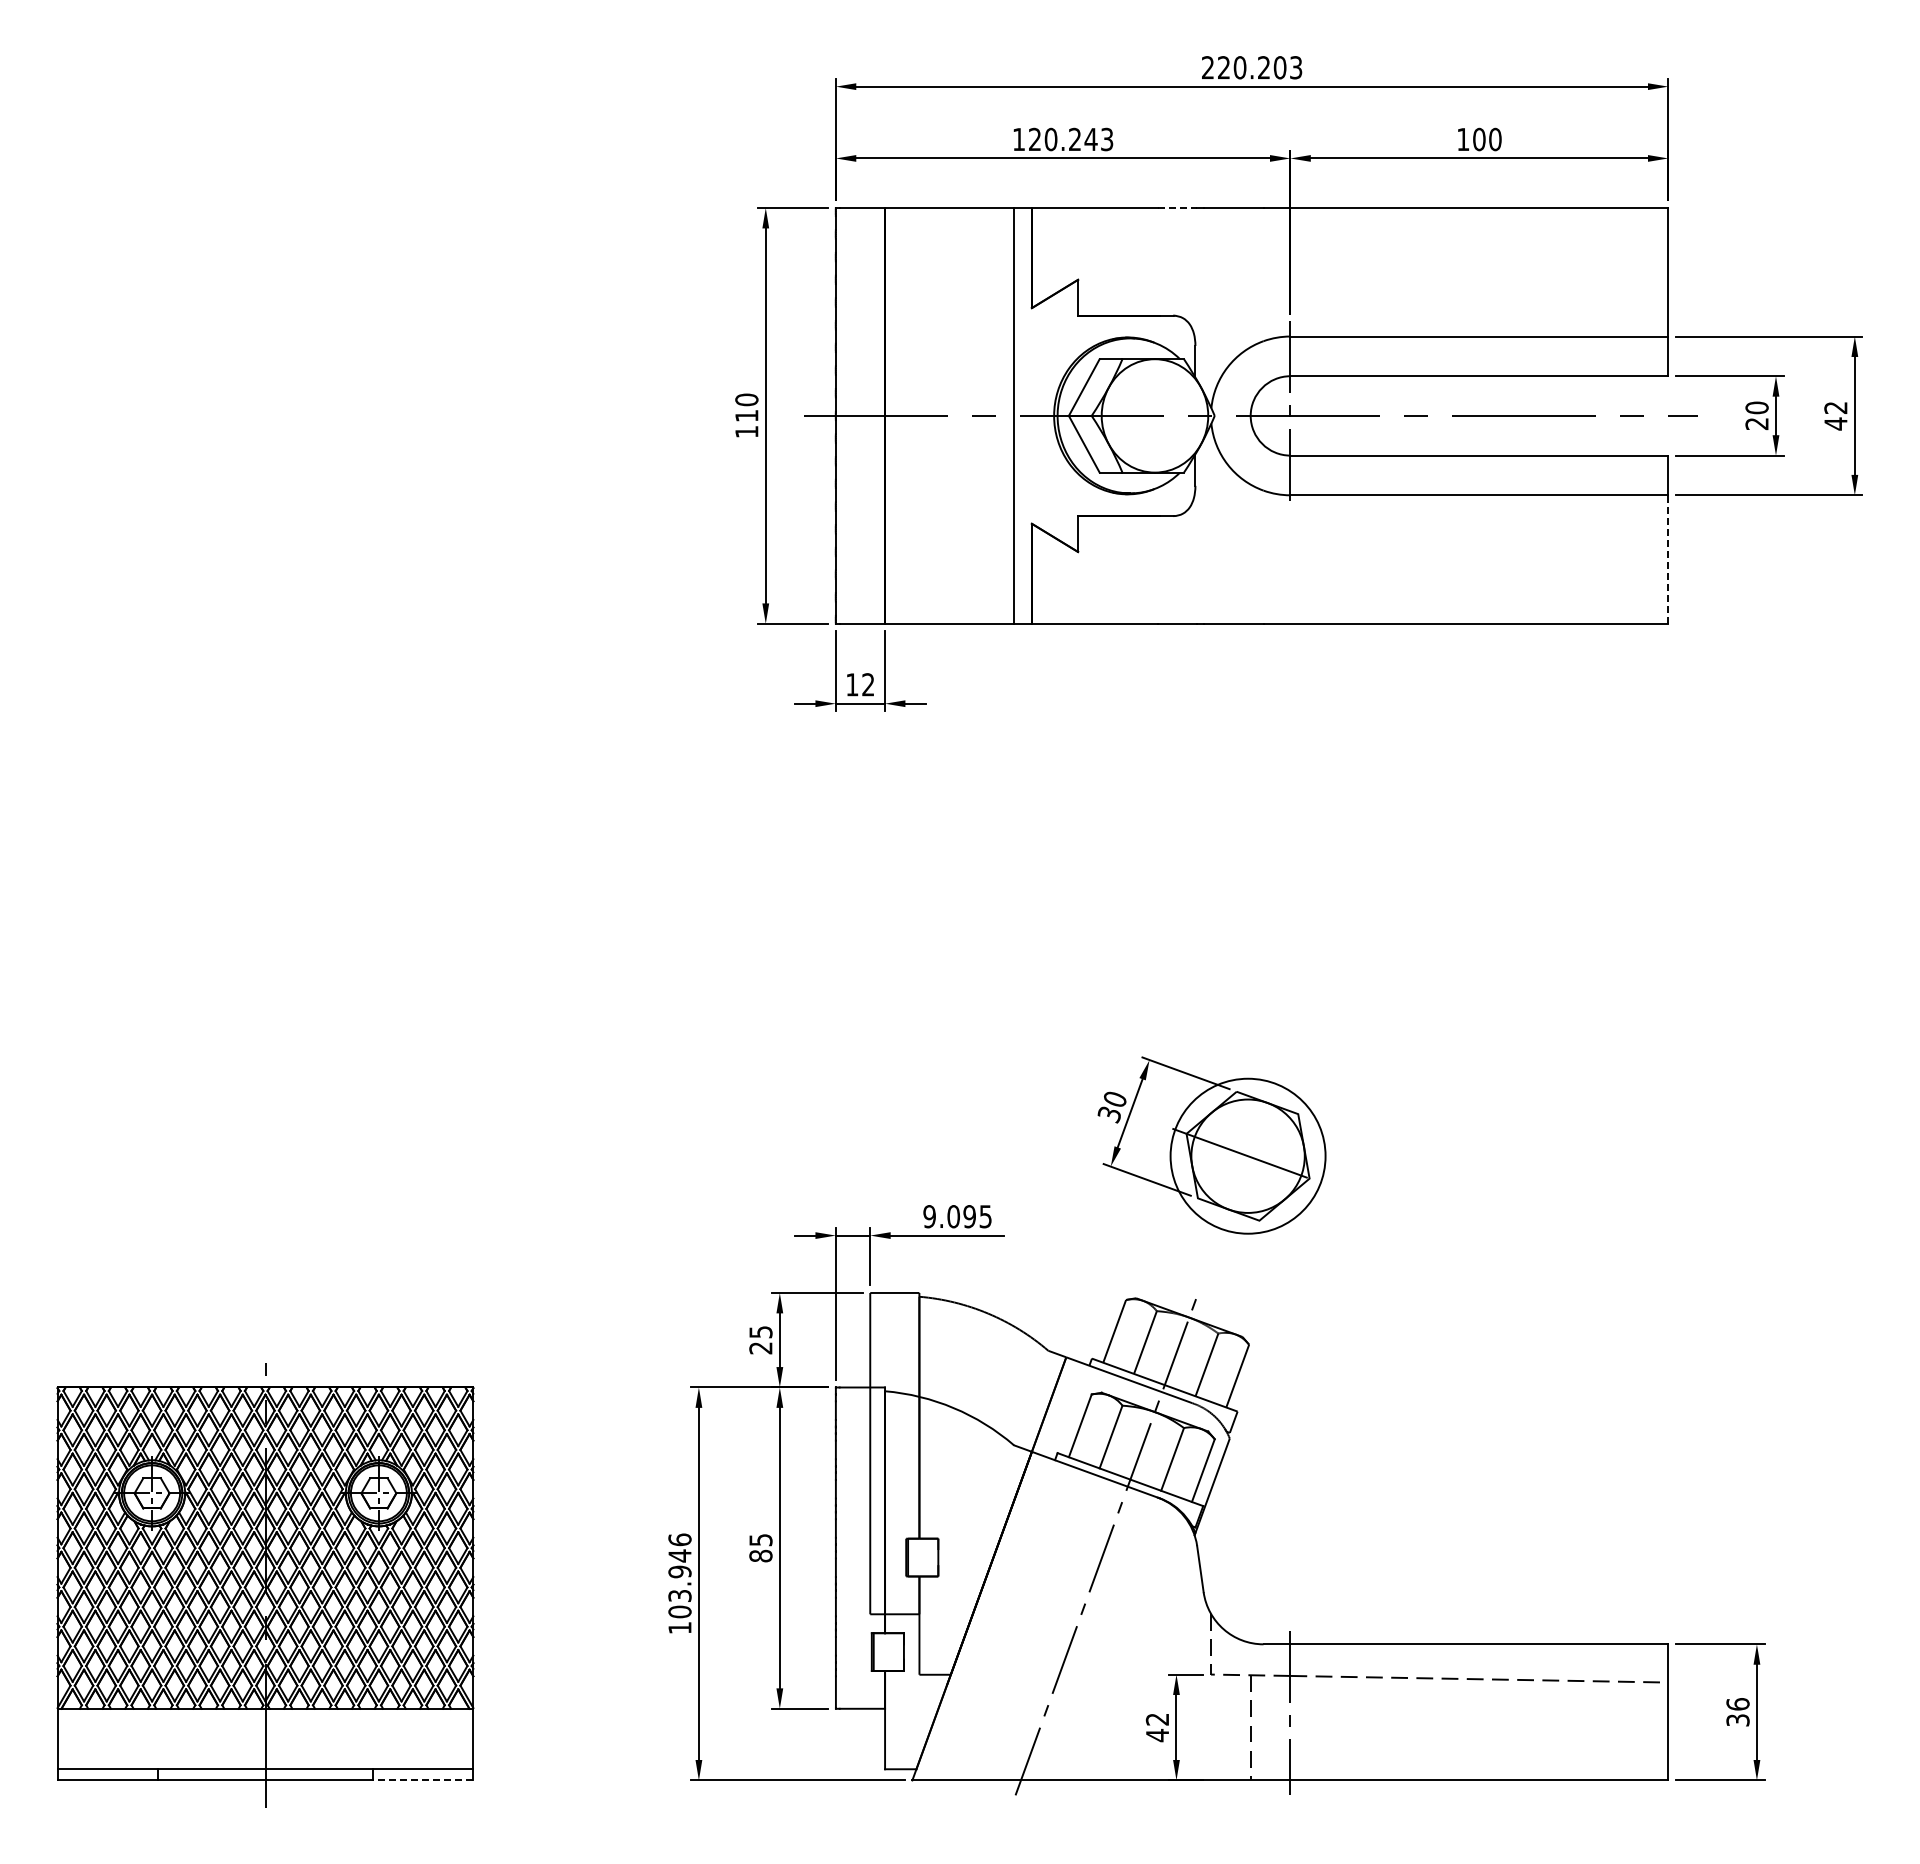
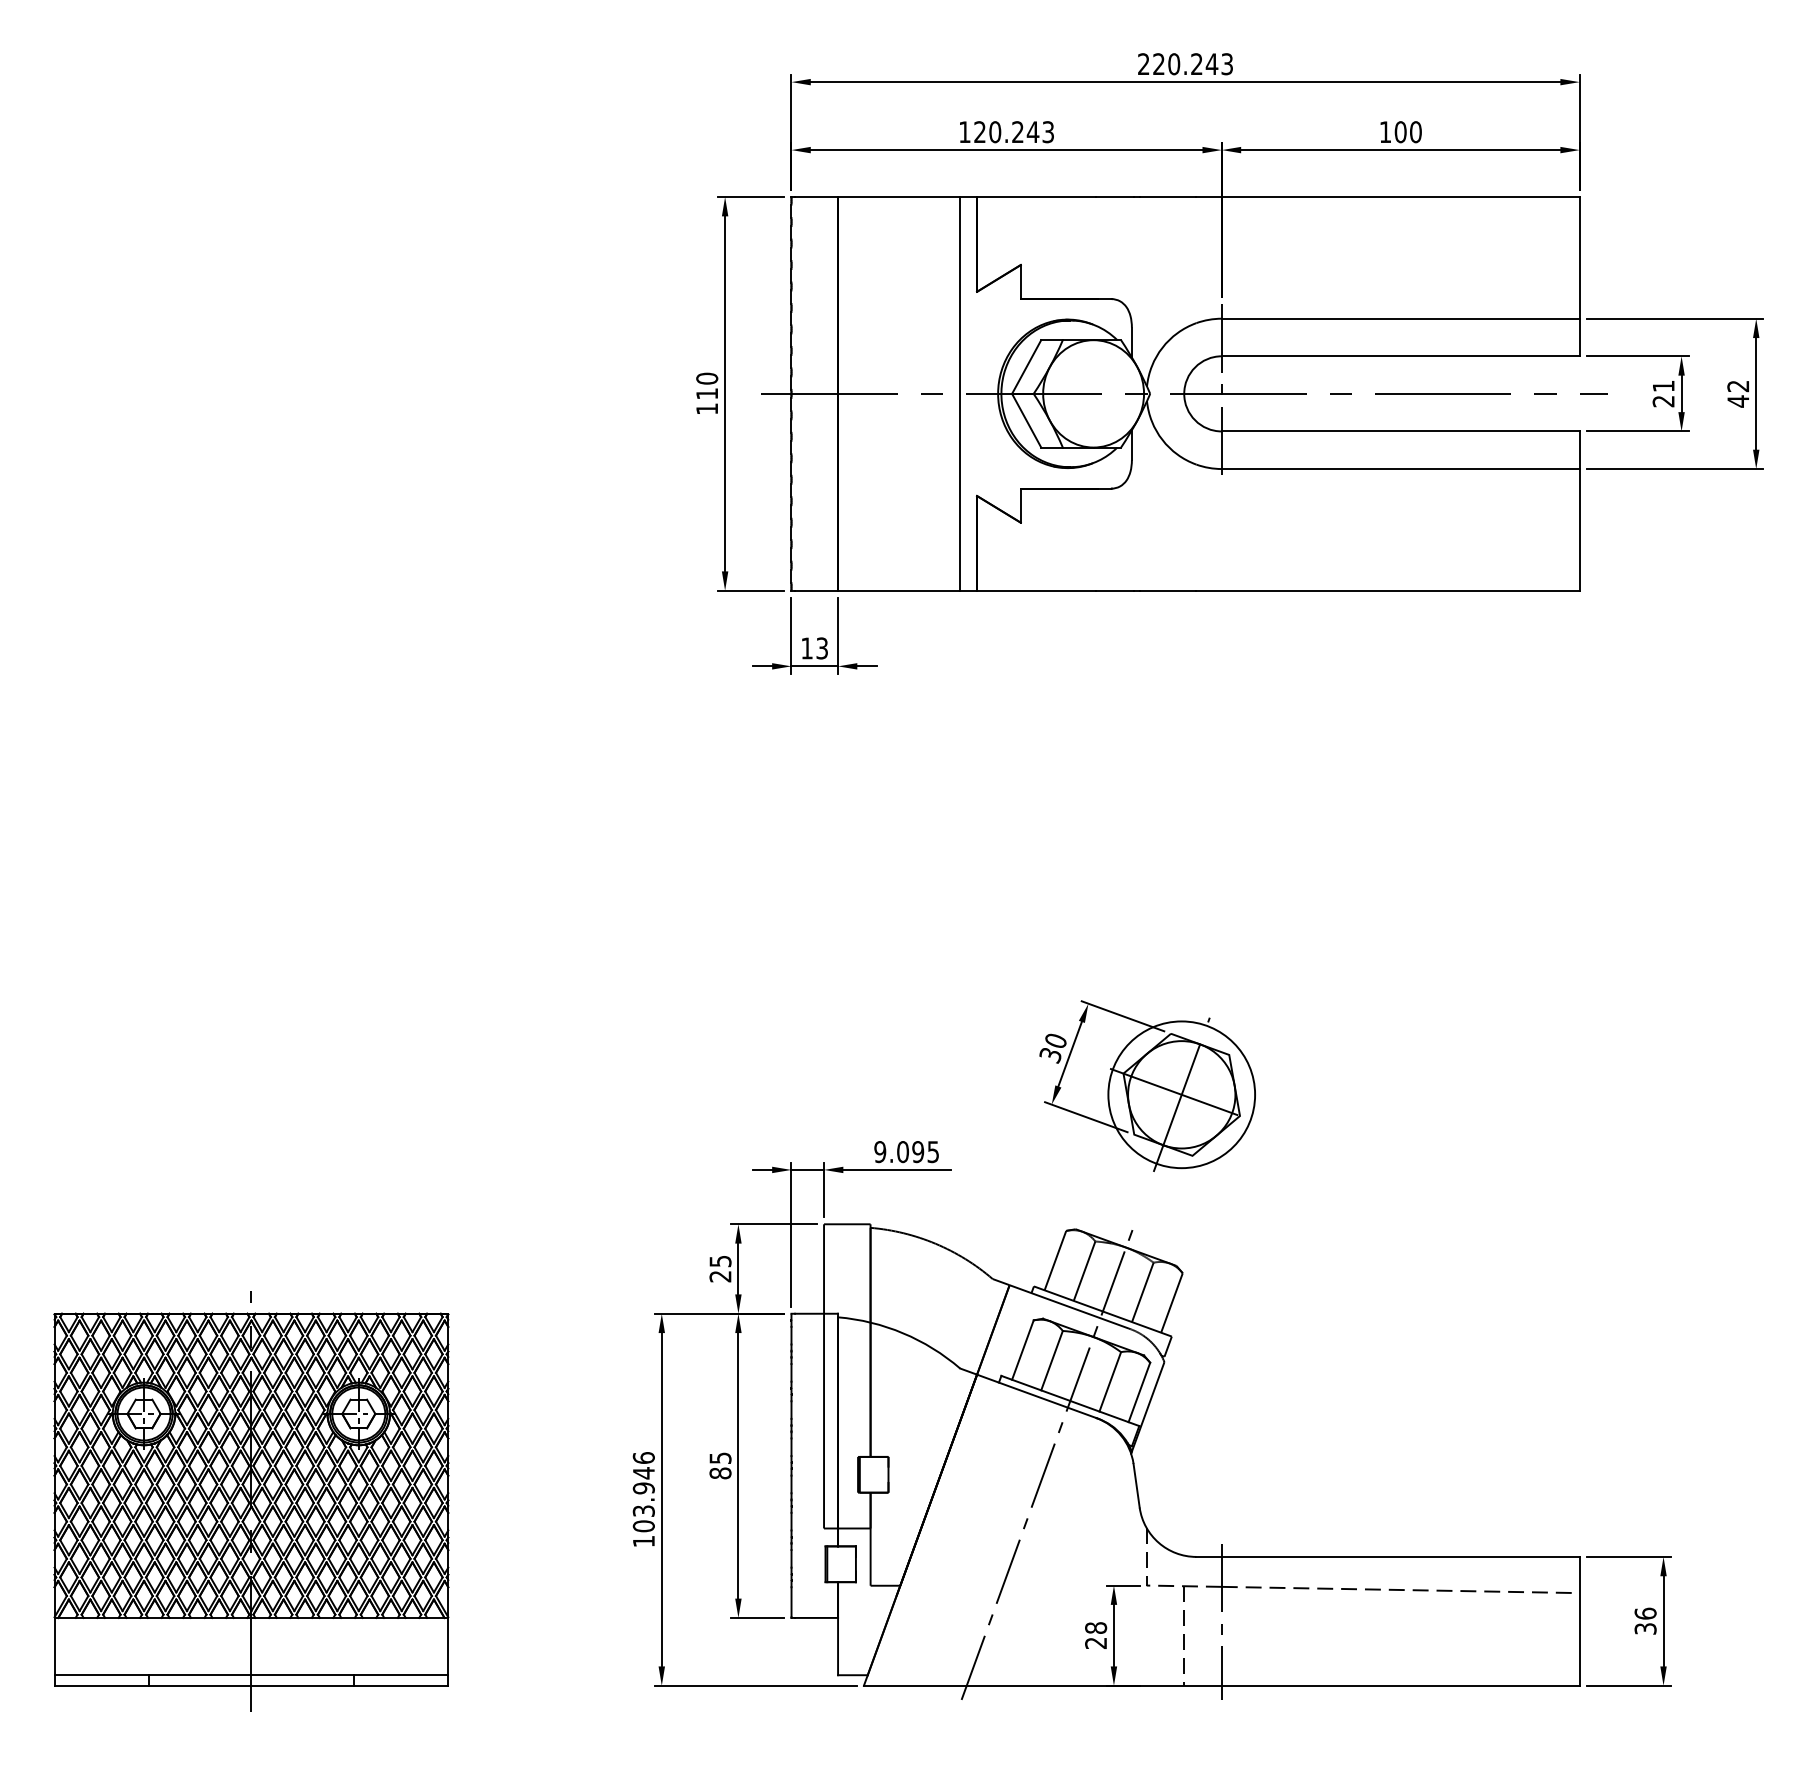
text: (1279, 67) -> (1211, 63), 220.203 -> 220.243
line: (1177, 208) -> (1114, 197), dashed -> solid
text: (1756, 407) -> (1663, 385), 20 -> 21
line: (1668, 559) -> (1579, 529), dashed -> solid
text: (868, 684) -> (822, 648), 12 -> 13
line: (1247, 1155) -> (1181, 1094), added
text: (1157, 1727) -> (1095, 1635), 42 -> 28
line: (423, 1780) -> (401, 1685), dashed -> solid

